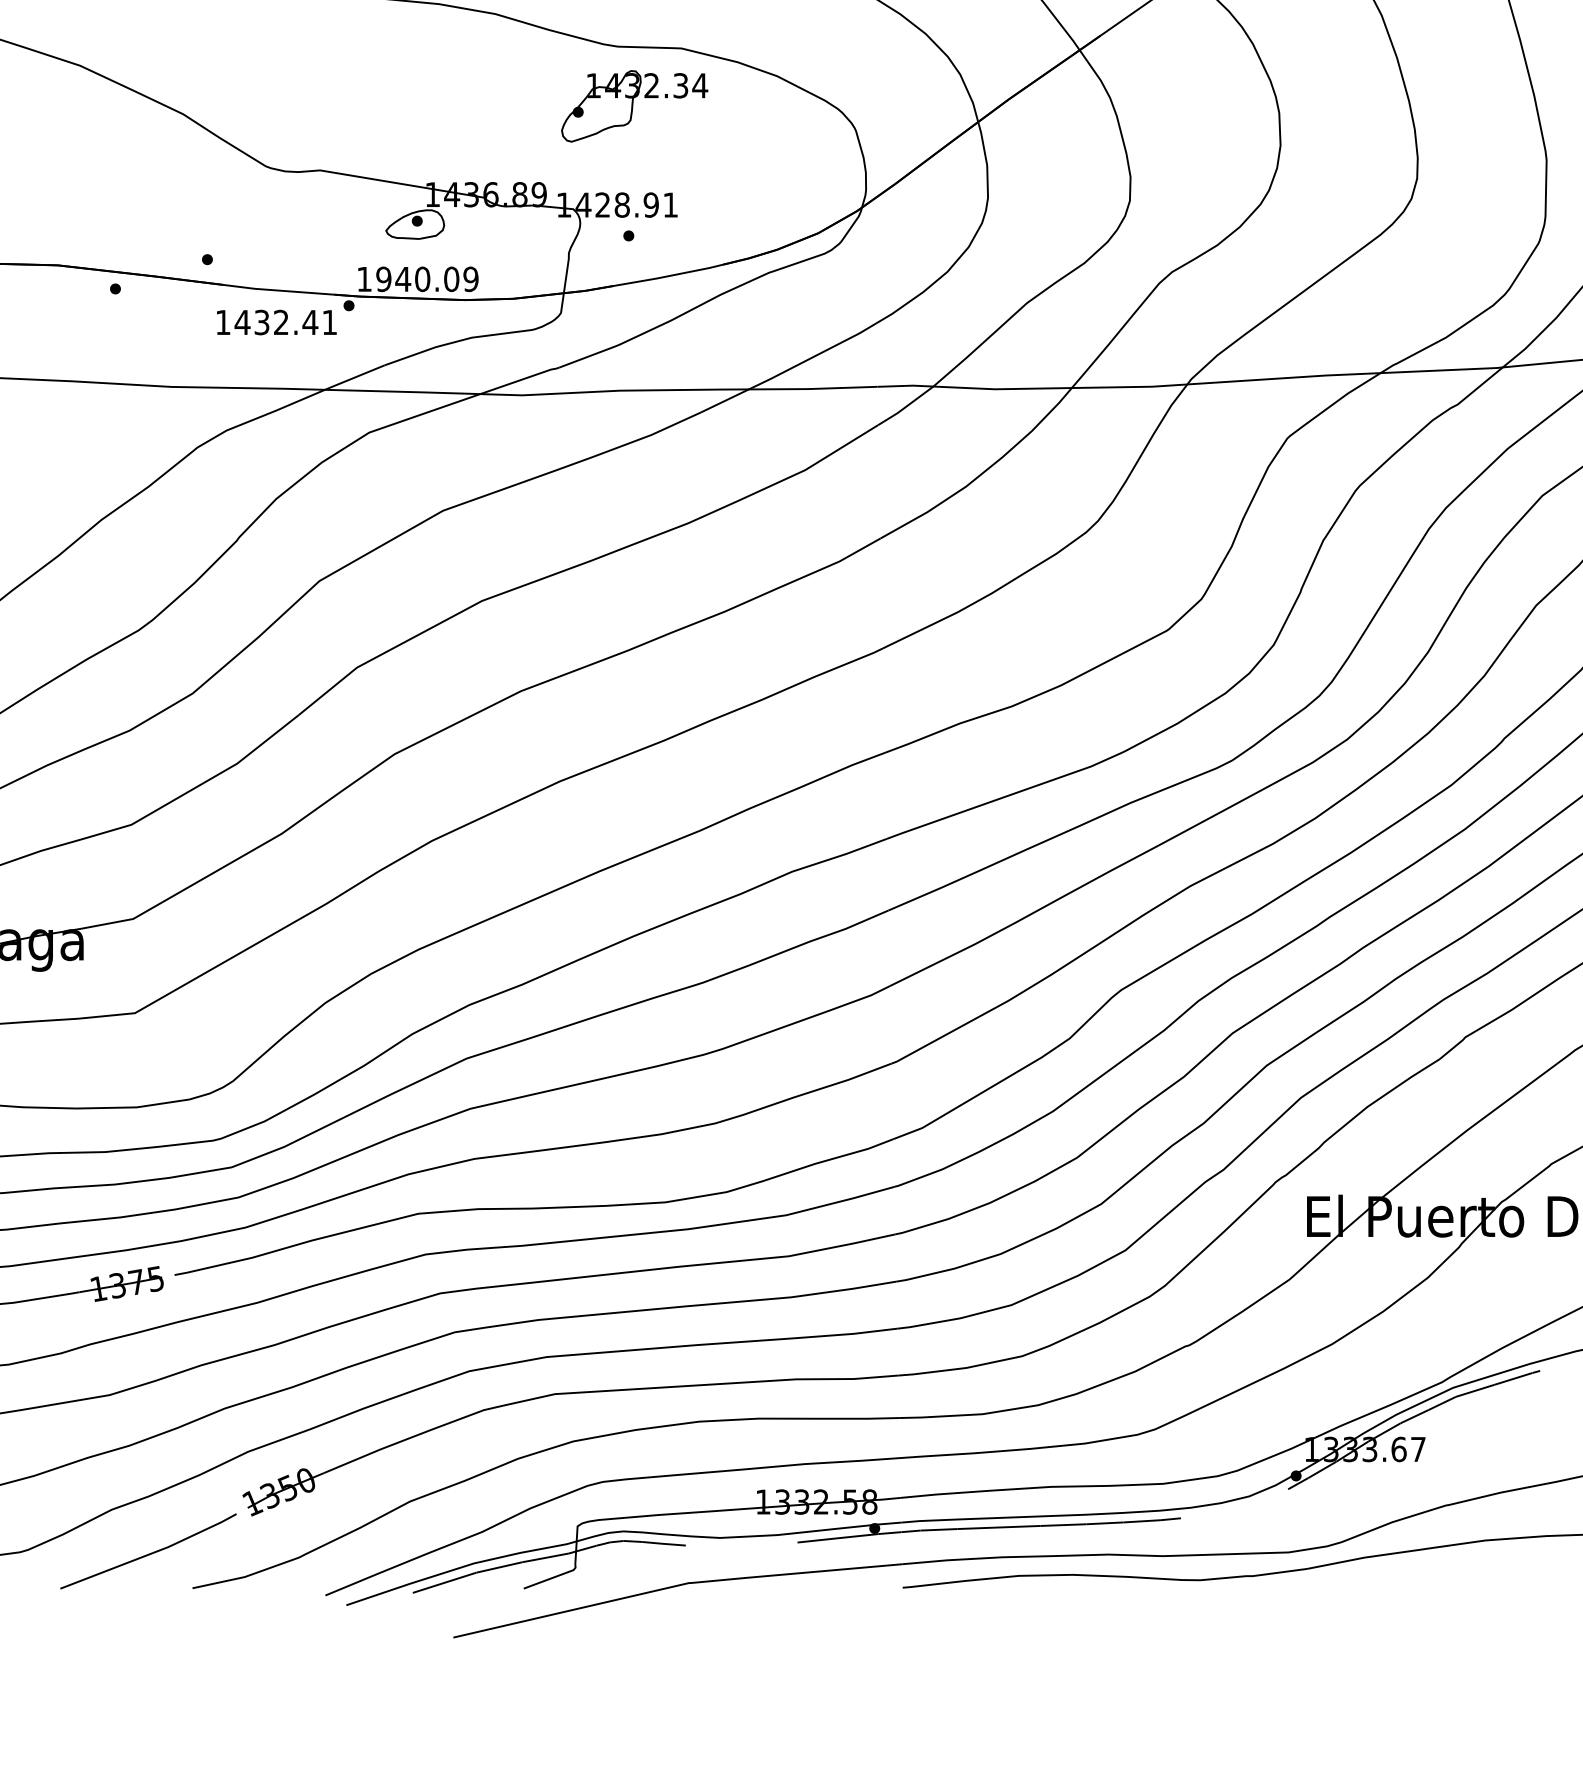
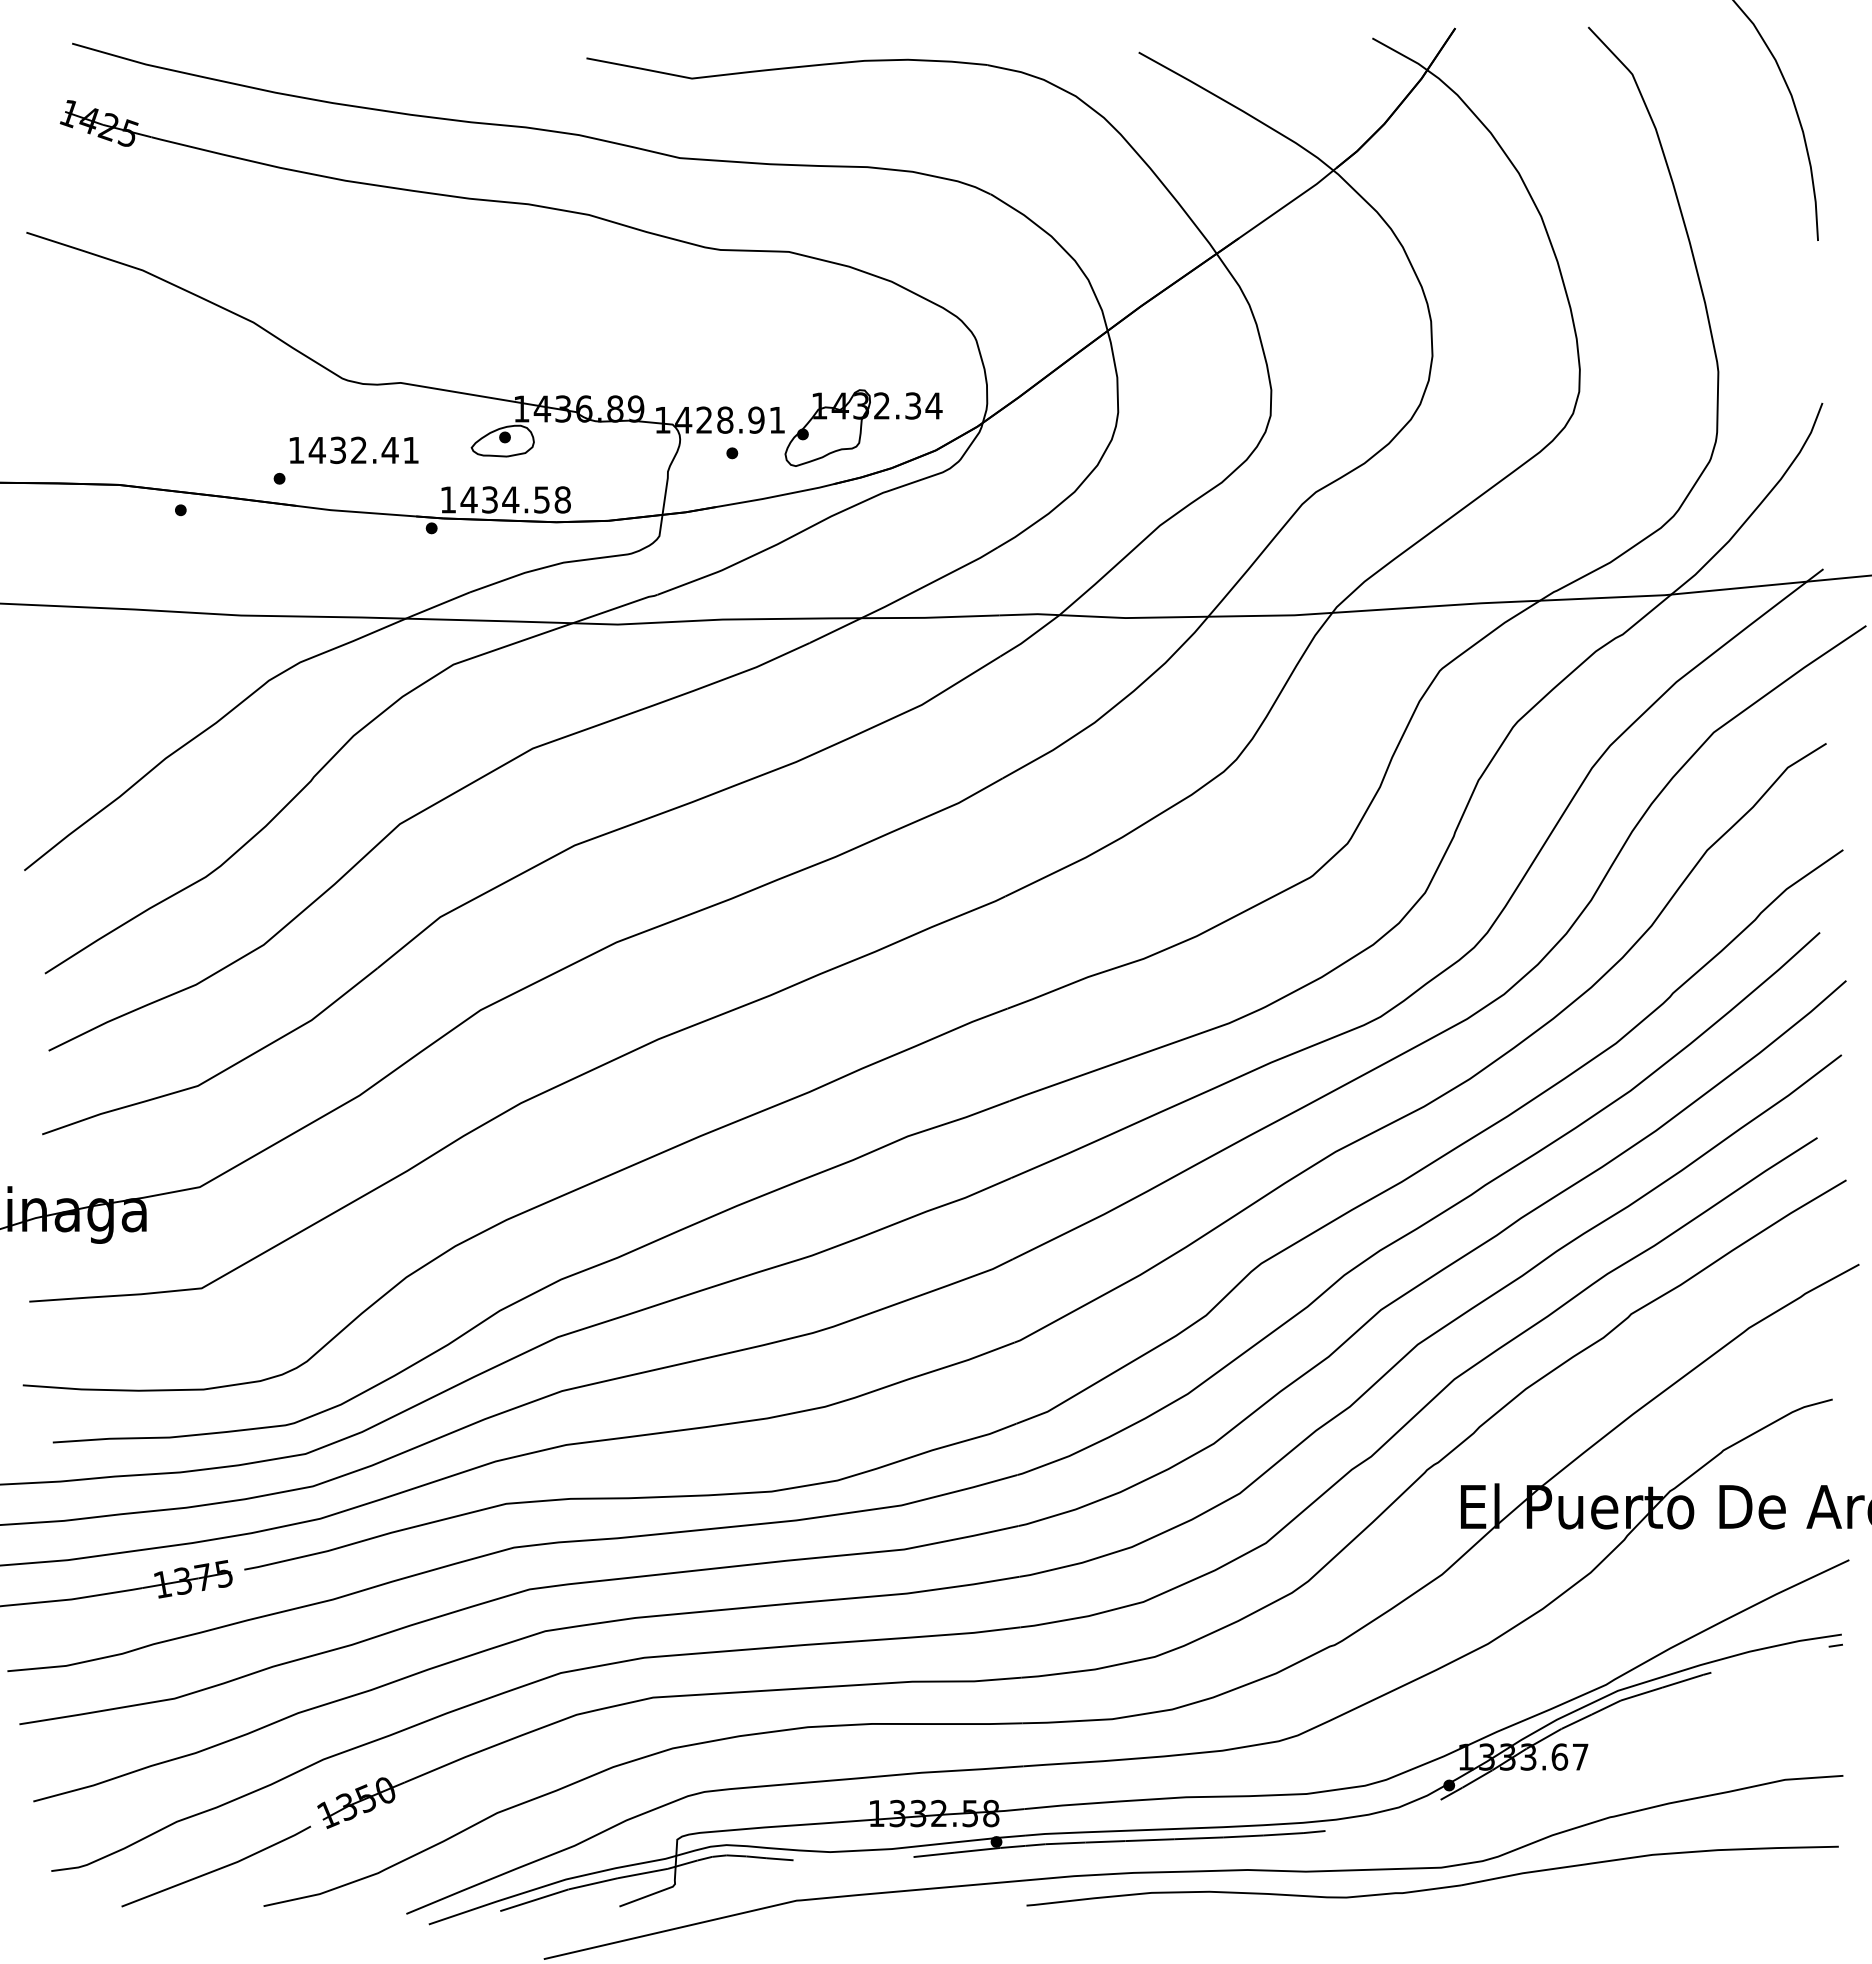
part: (634, 105) -> (863, 427), moved
text: (427, 278) -> (515, 499), 1940.09 -> 1434.58
text: (276, 322) -> (353, 450), moved

